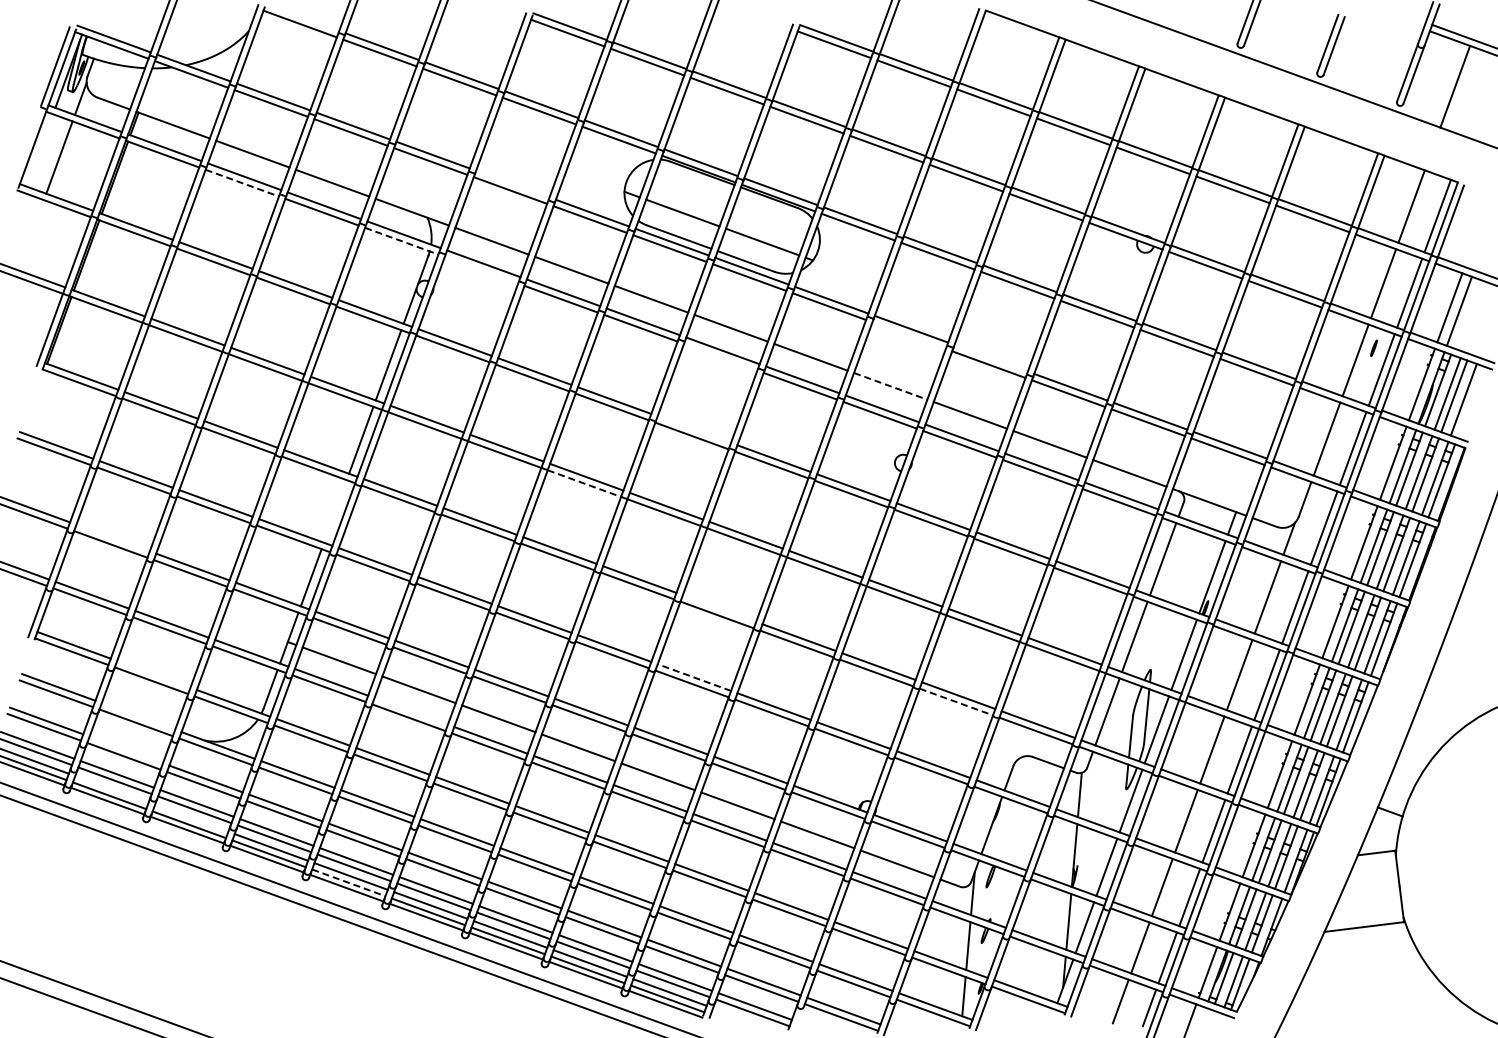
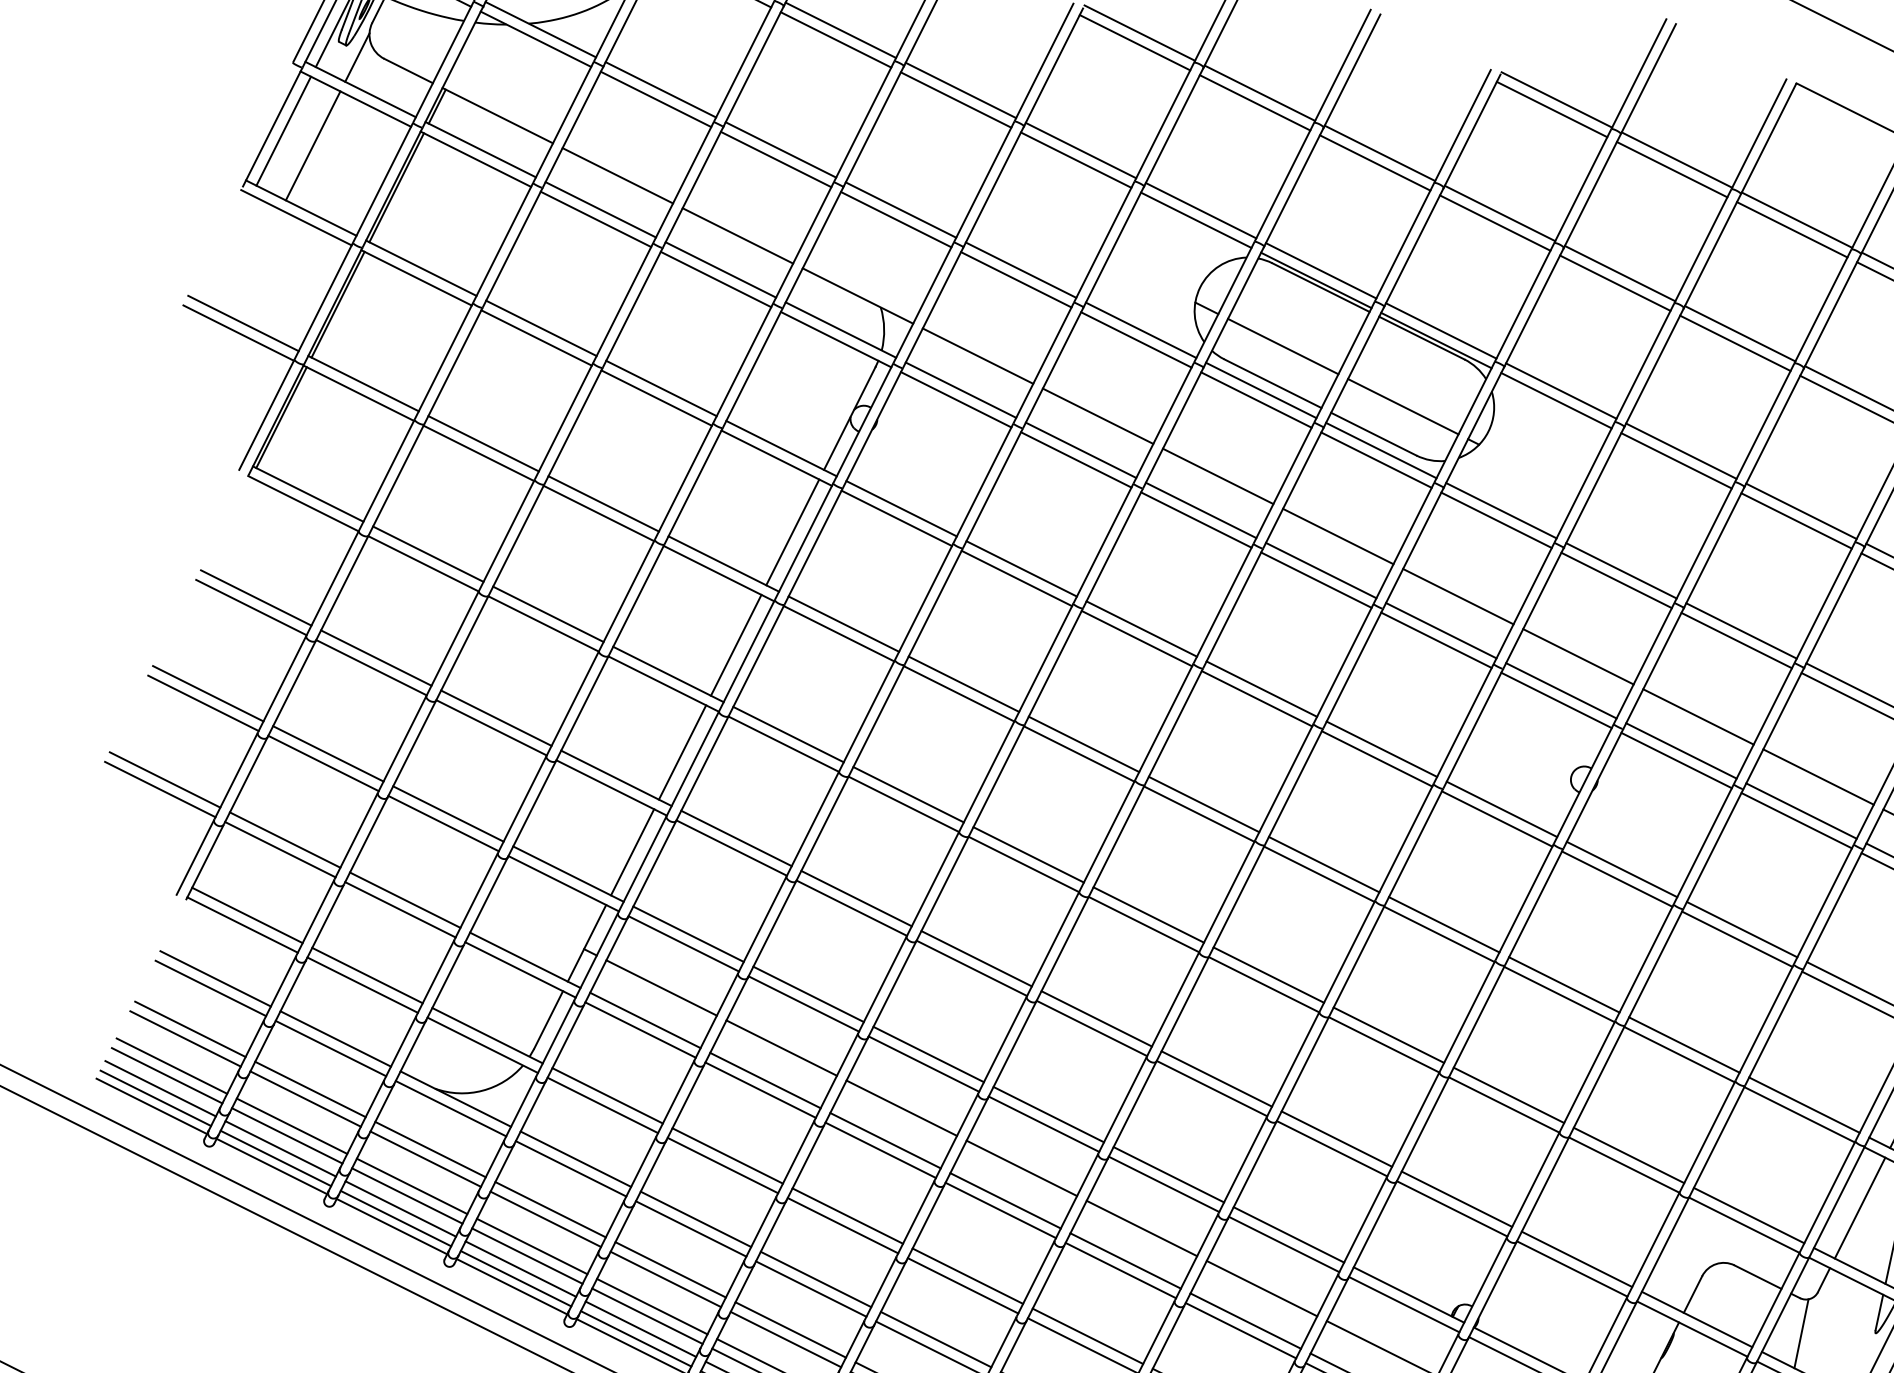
line: (39, 150) -> (283, 131), added
line: (242, 183) -> (596, 219), dashed -> solid
line: (512, 183) -> (1020, 269), added
line: (402, 241) -> (837, 340), dashed -> solid
line: (481, 269) -> (956, 398), added
line: (908, 335) -> (1615, 580), added
line: (720, 356) -> (1316, 578), added
line: (990, 357) -> (1740, 629), added
line: (891, 386) -> (1579, 657), dashed -> solid
line: (694, 429) -> (1262, 688), added
line: (584, 483) -> (1079, 753), dashed -> solid
line: (335, 511) -> (682, 752), added
line: (112, 537) -> (327, 752), added
line: (719, 608) -> (1268, 974), added
line: (153, 674) -> (366, 975), added
line: (693, 677) -> (1215, 1078), dashed -> solid
line: (956, 702) -> (1624, 1165), dashed -> solid
line: (410, 711) -> (764, 1080), added
line: (138, 716) -> (335, 1039), added
line: (125, 749) -> (309, 1088), added
line: (111, 789) -> (279, 1148), added
line: (191, 818) -> (400, 1209), added
line: (349, 883) -> (637, 1339), dashed -> solid

